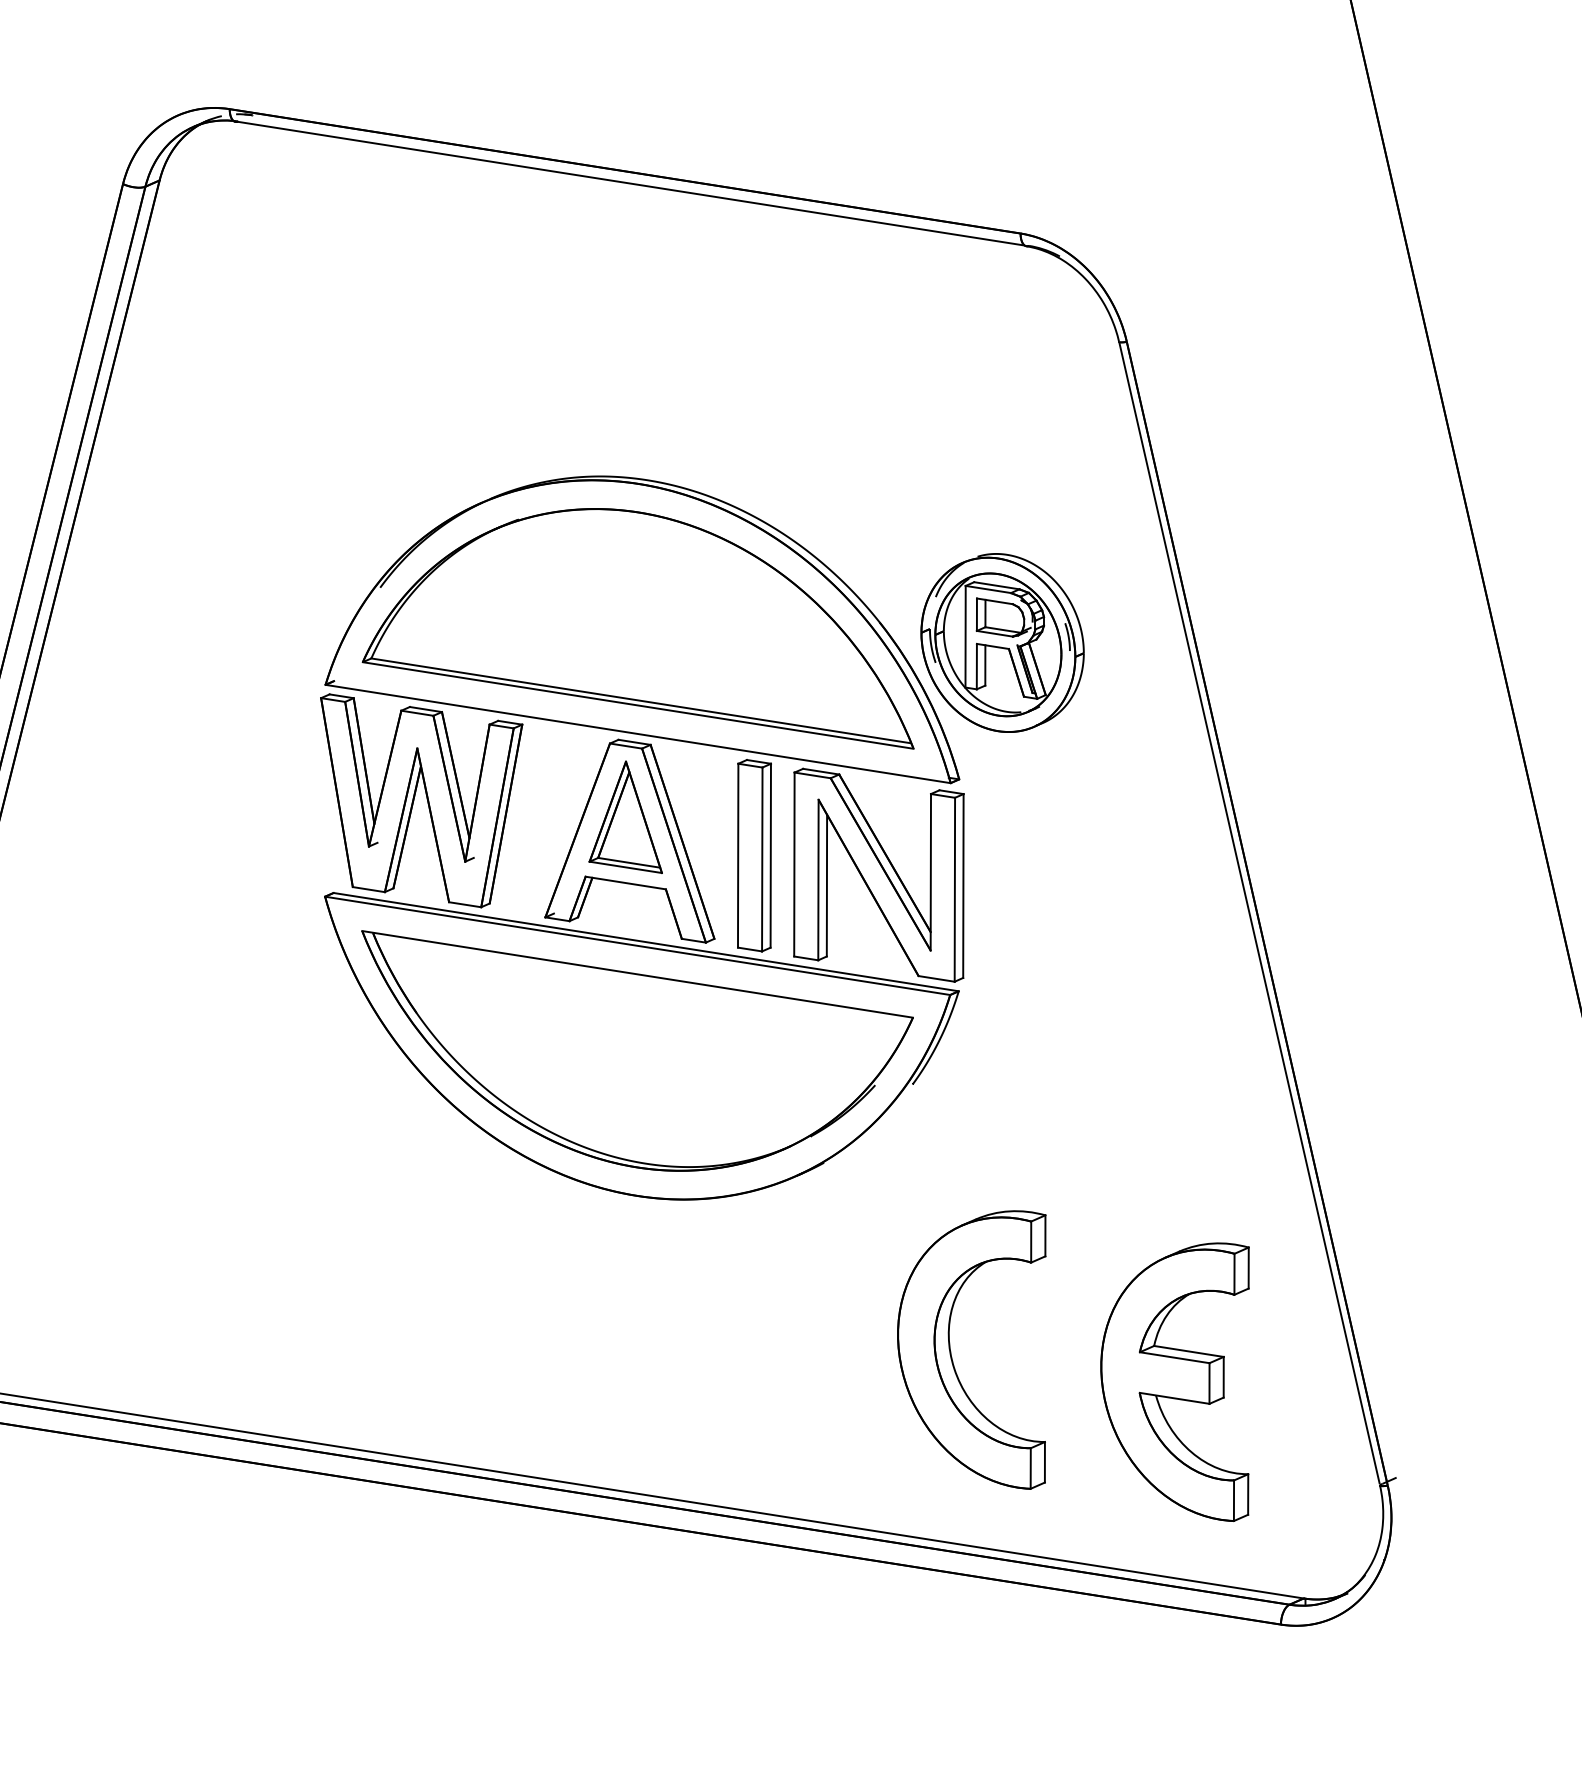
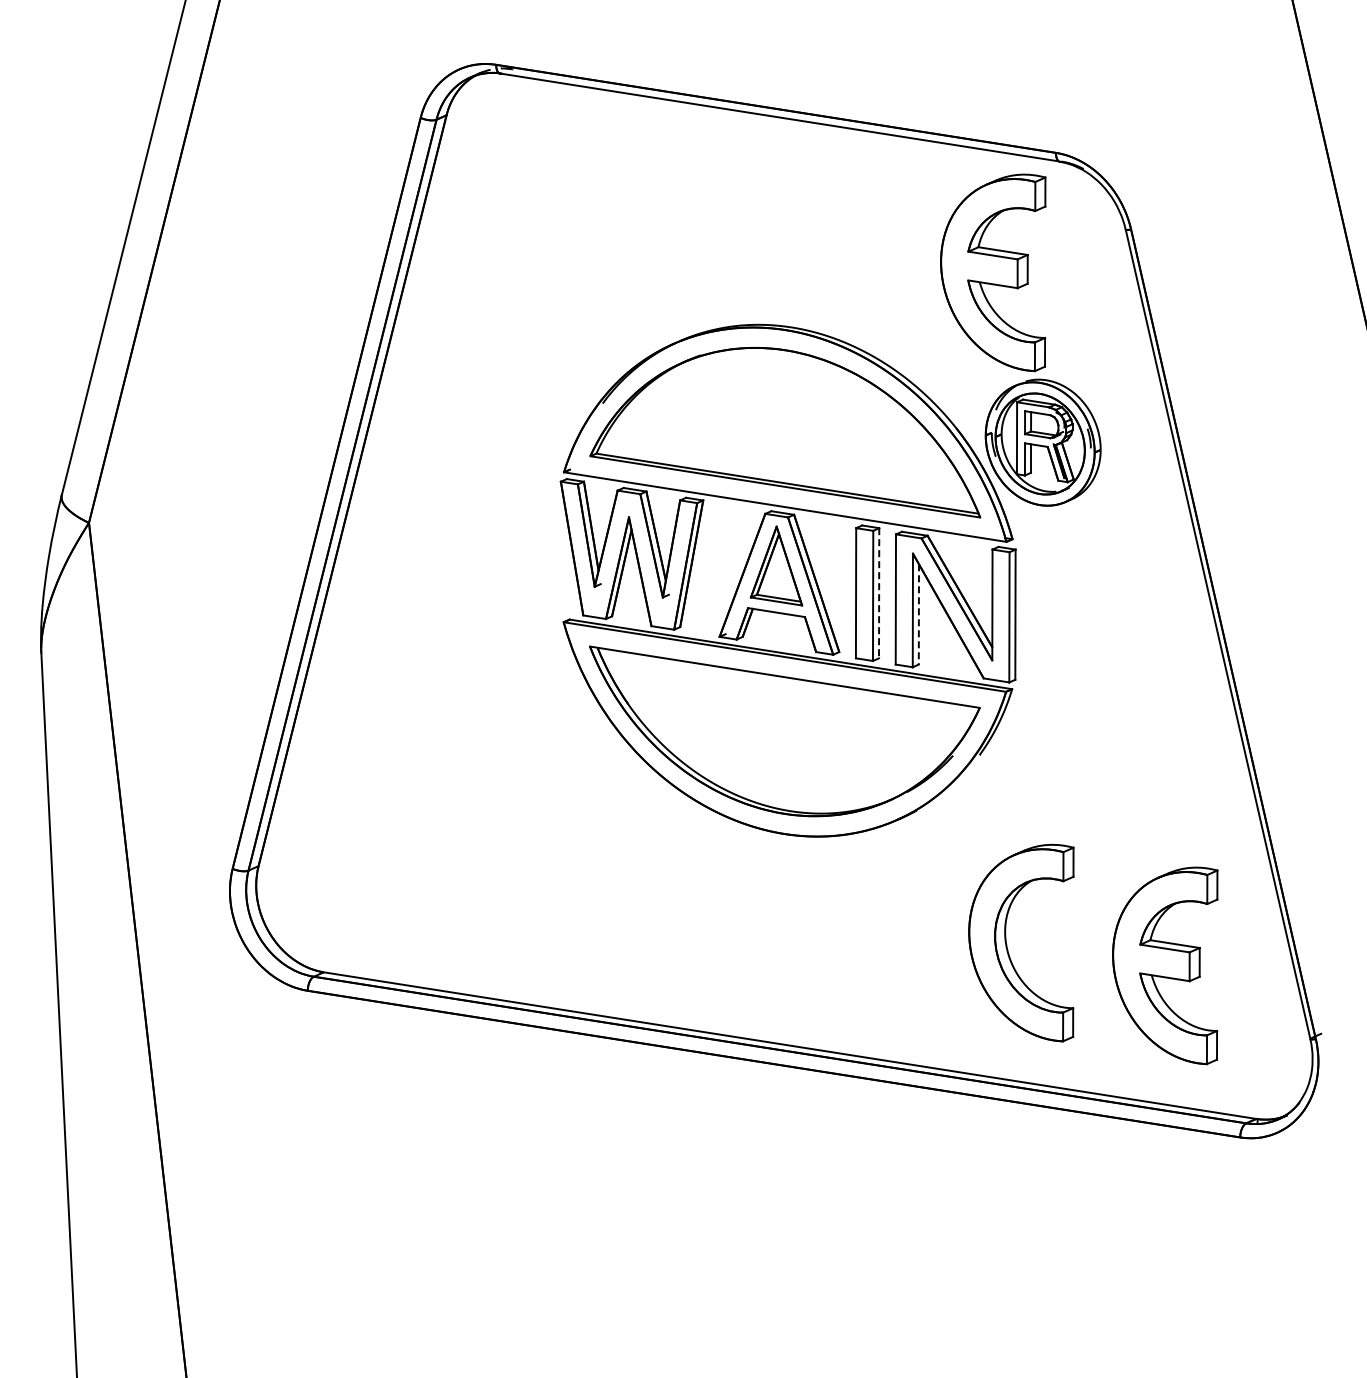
part: (932, 402) -> (993, 272), added
line: (771, 856) -> (879, 593), solid -> dashed
line: (826, 885) -> (918, 614), solid -> dashed

